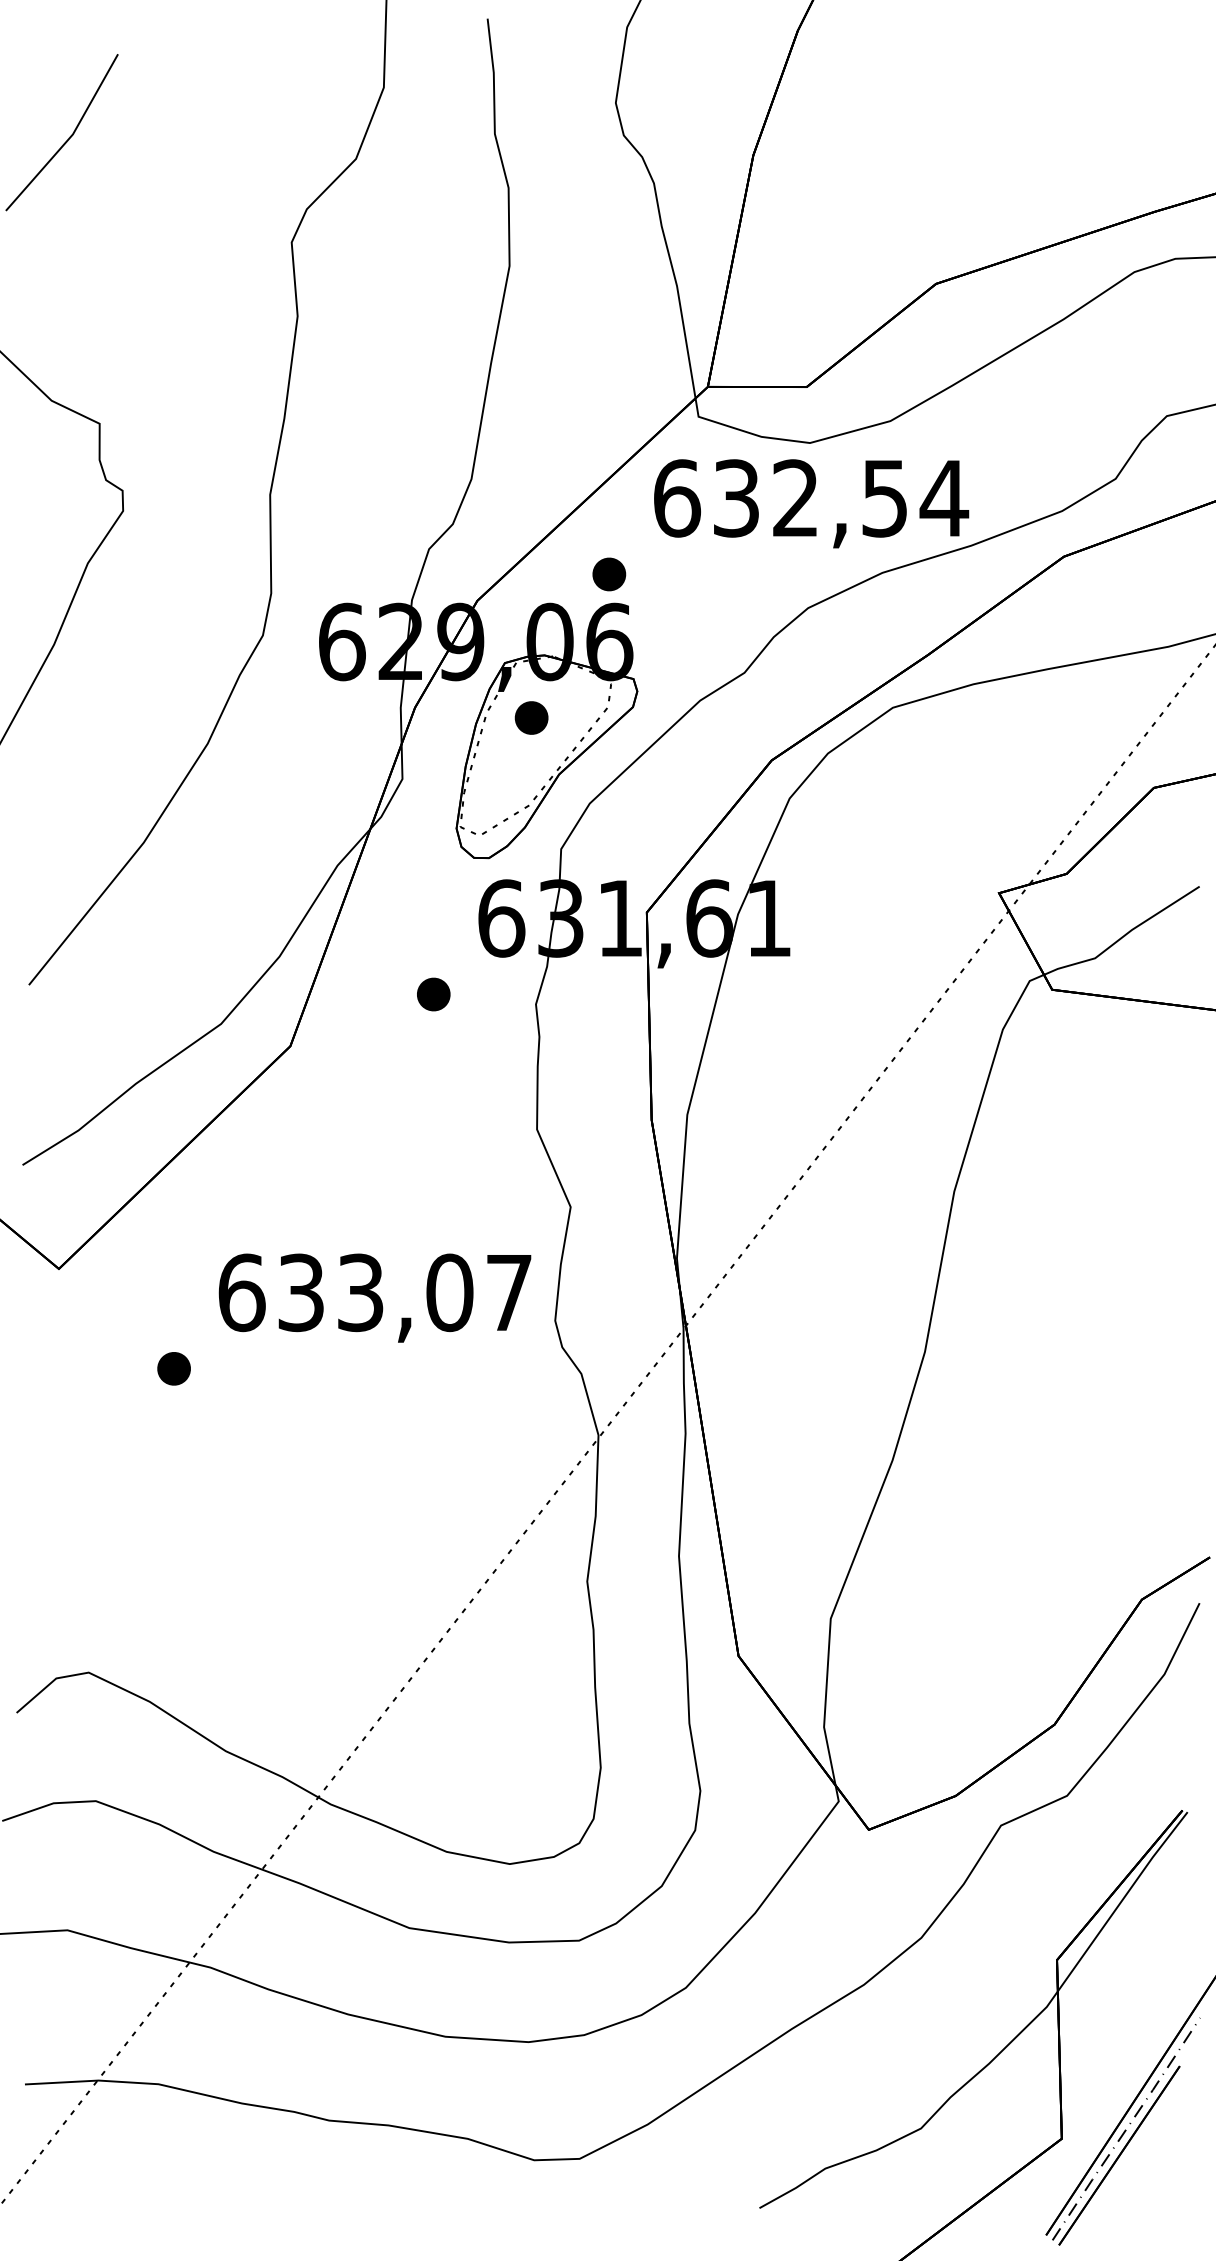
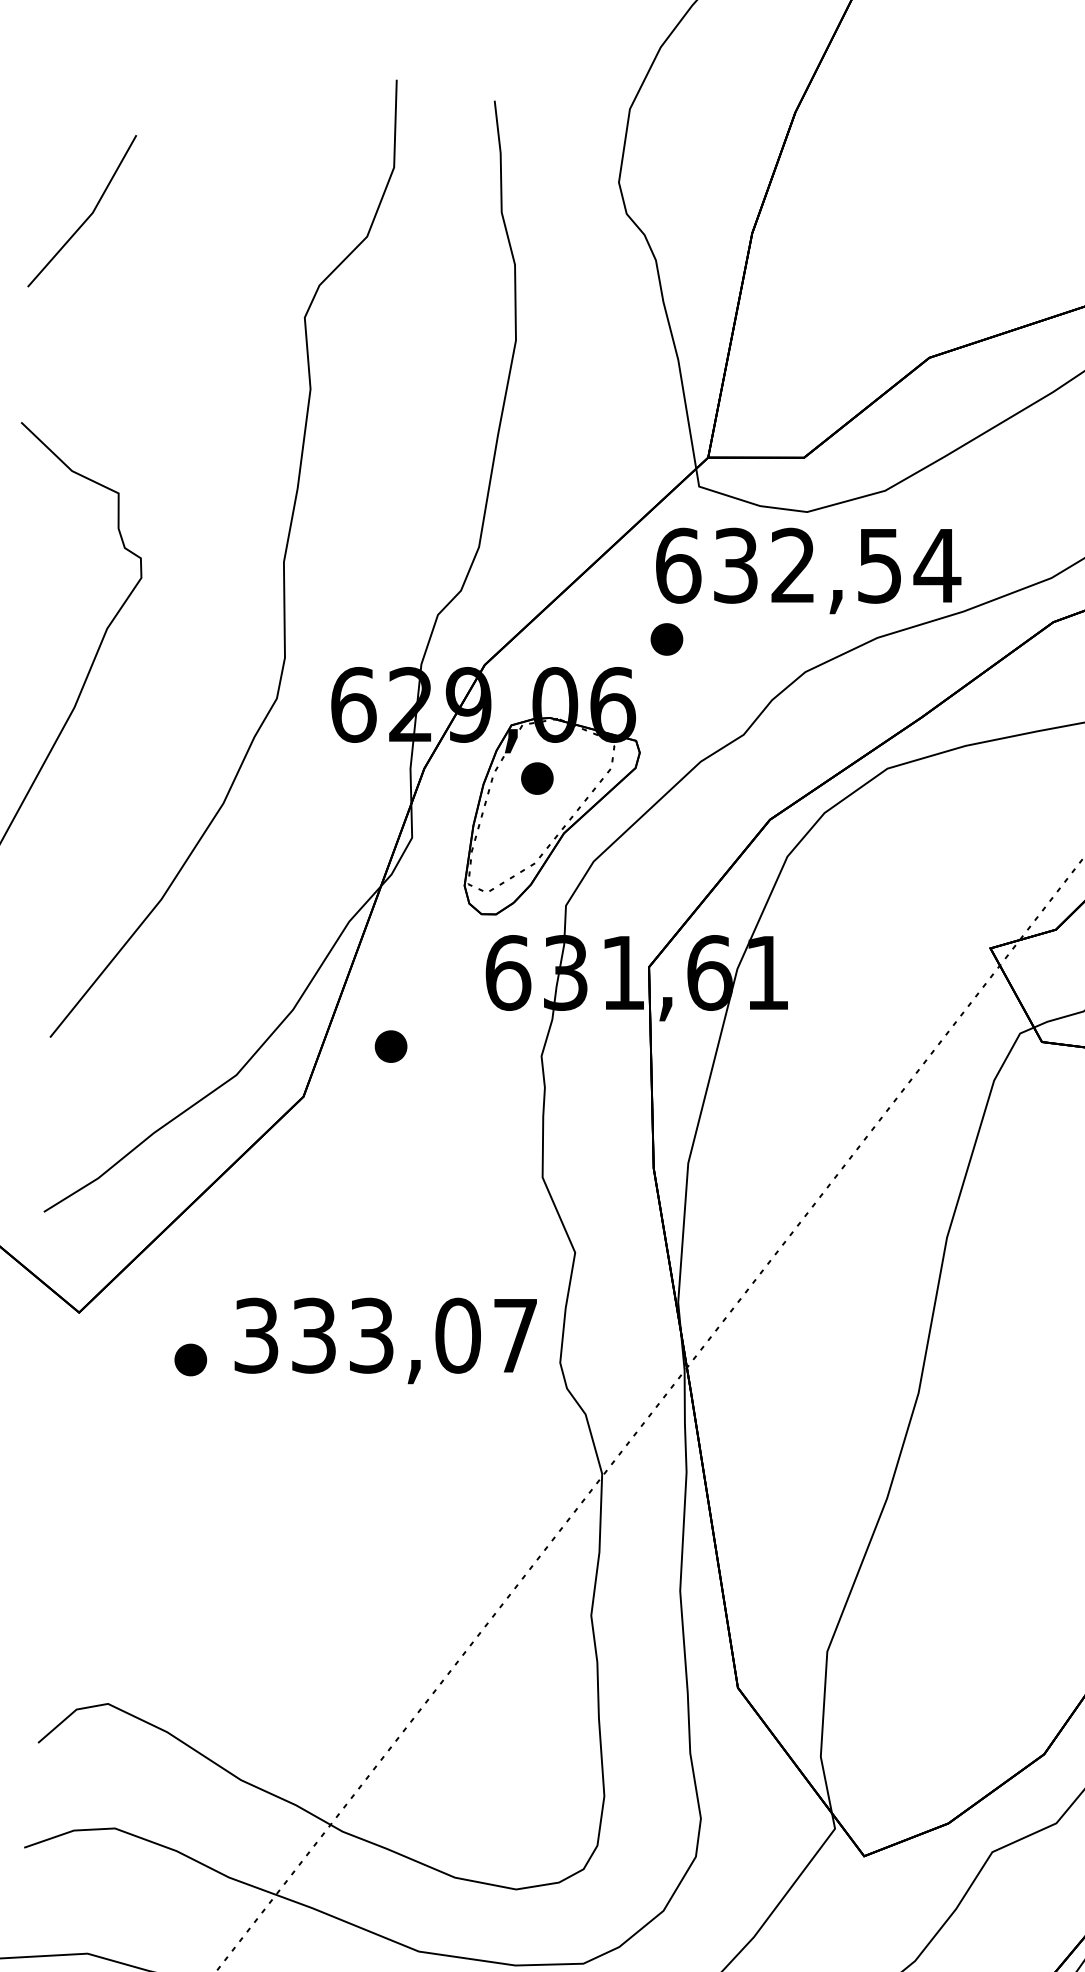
part: (609, 574) -> (667, 639), moved
part: (433, 994) -> (390, 1046), moved
text: (241, 1292) -> (256, 1335), 633,07 -> 333,07
part: (173, 1368) -> (190, 1359), moved

